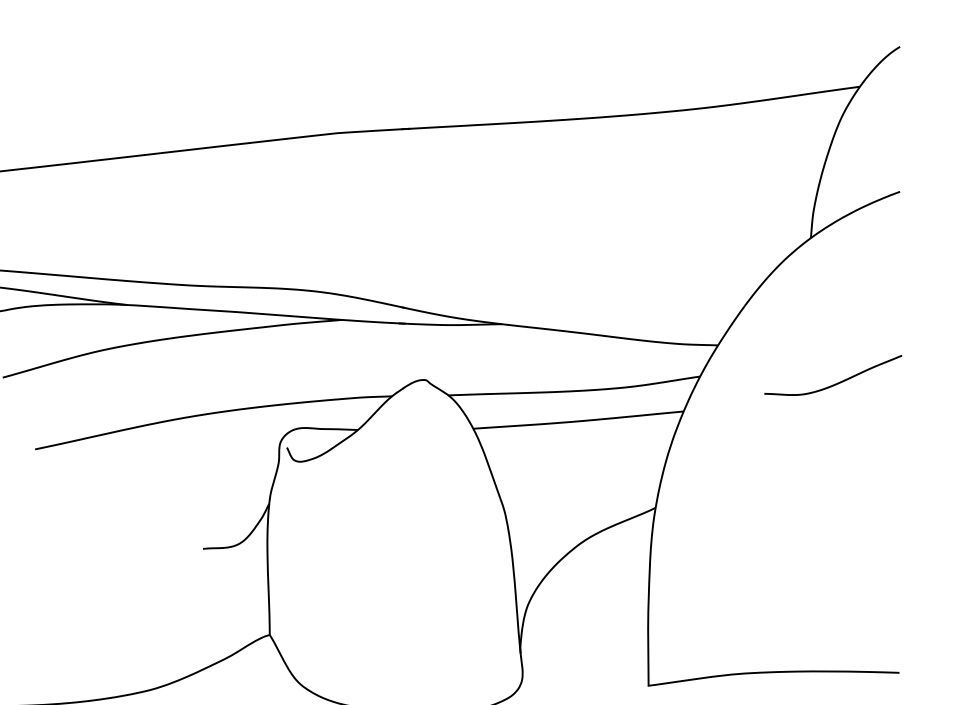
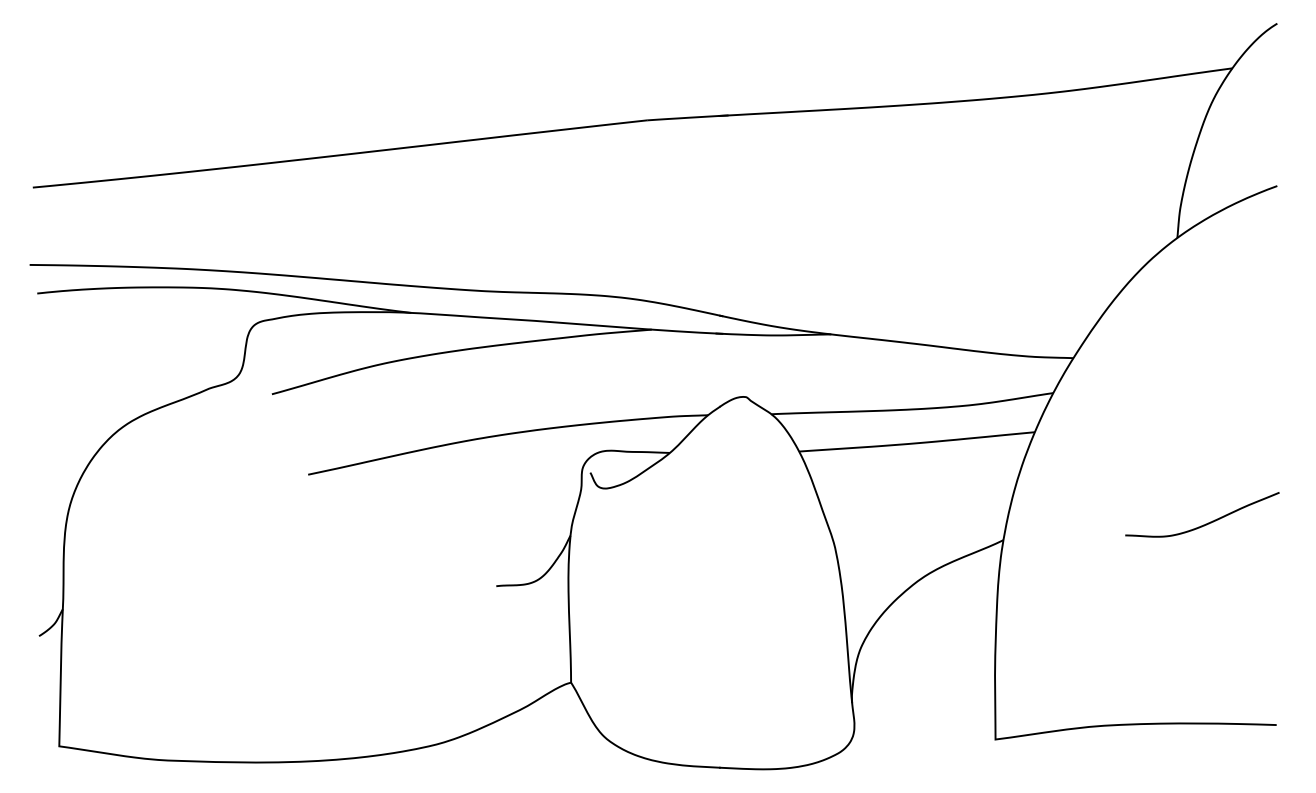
curve: (835, 383) -> (1205, 523), moved

